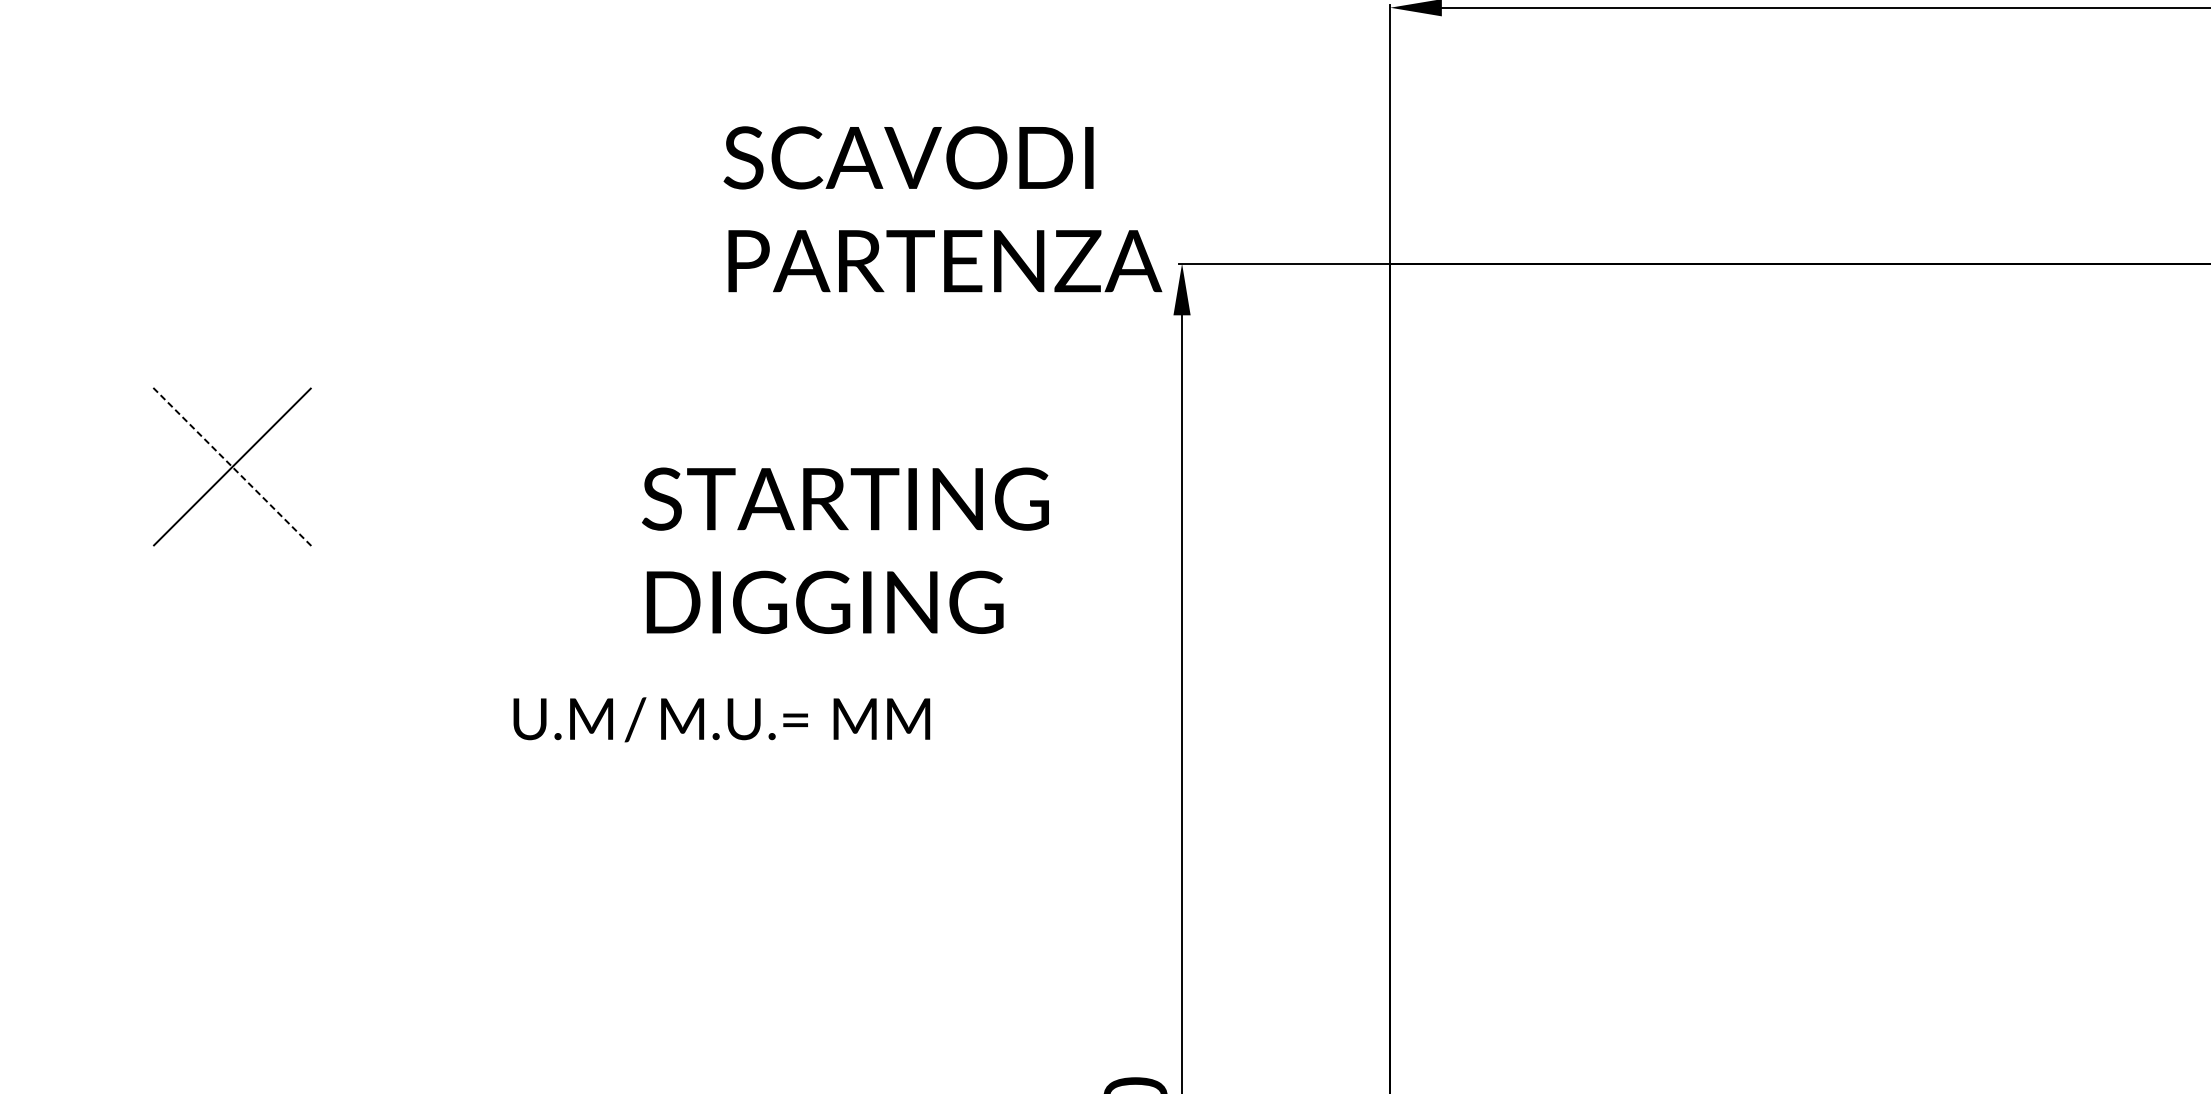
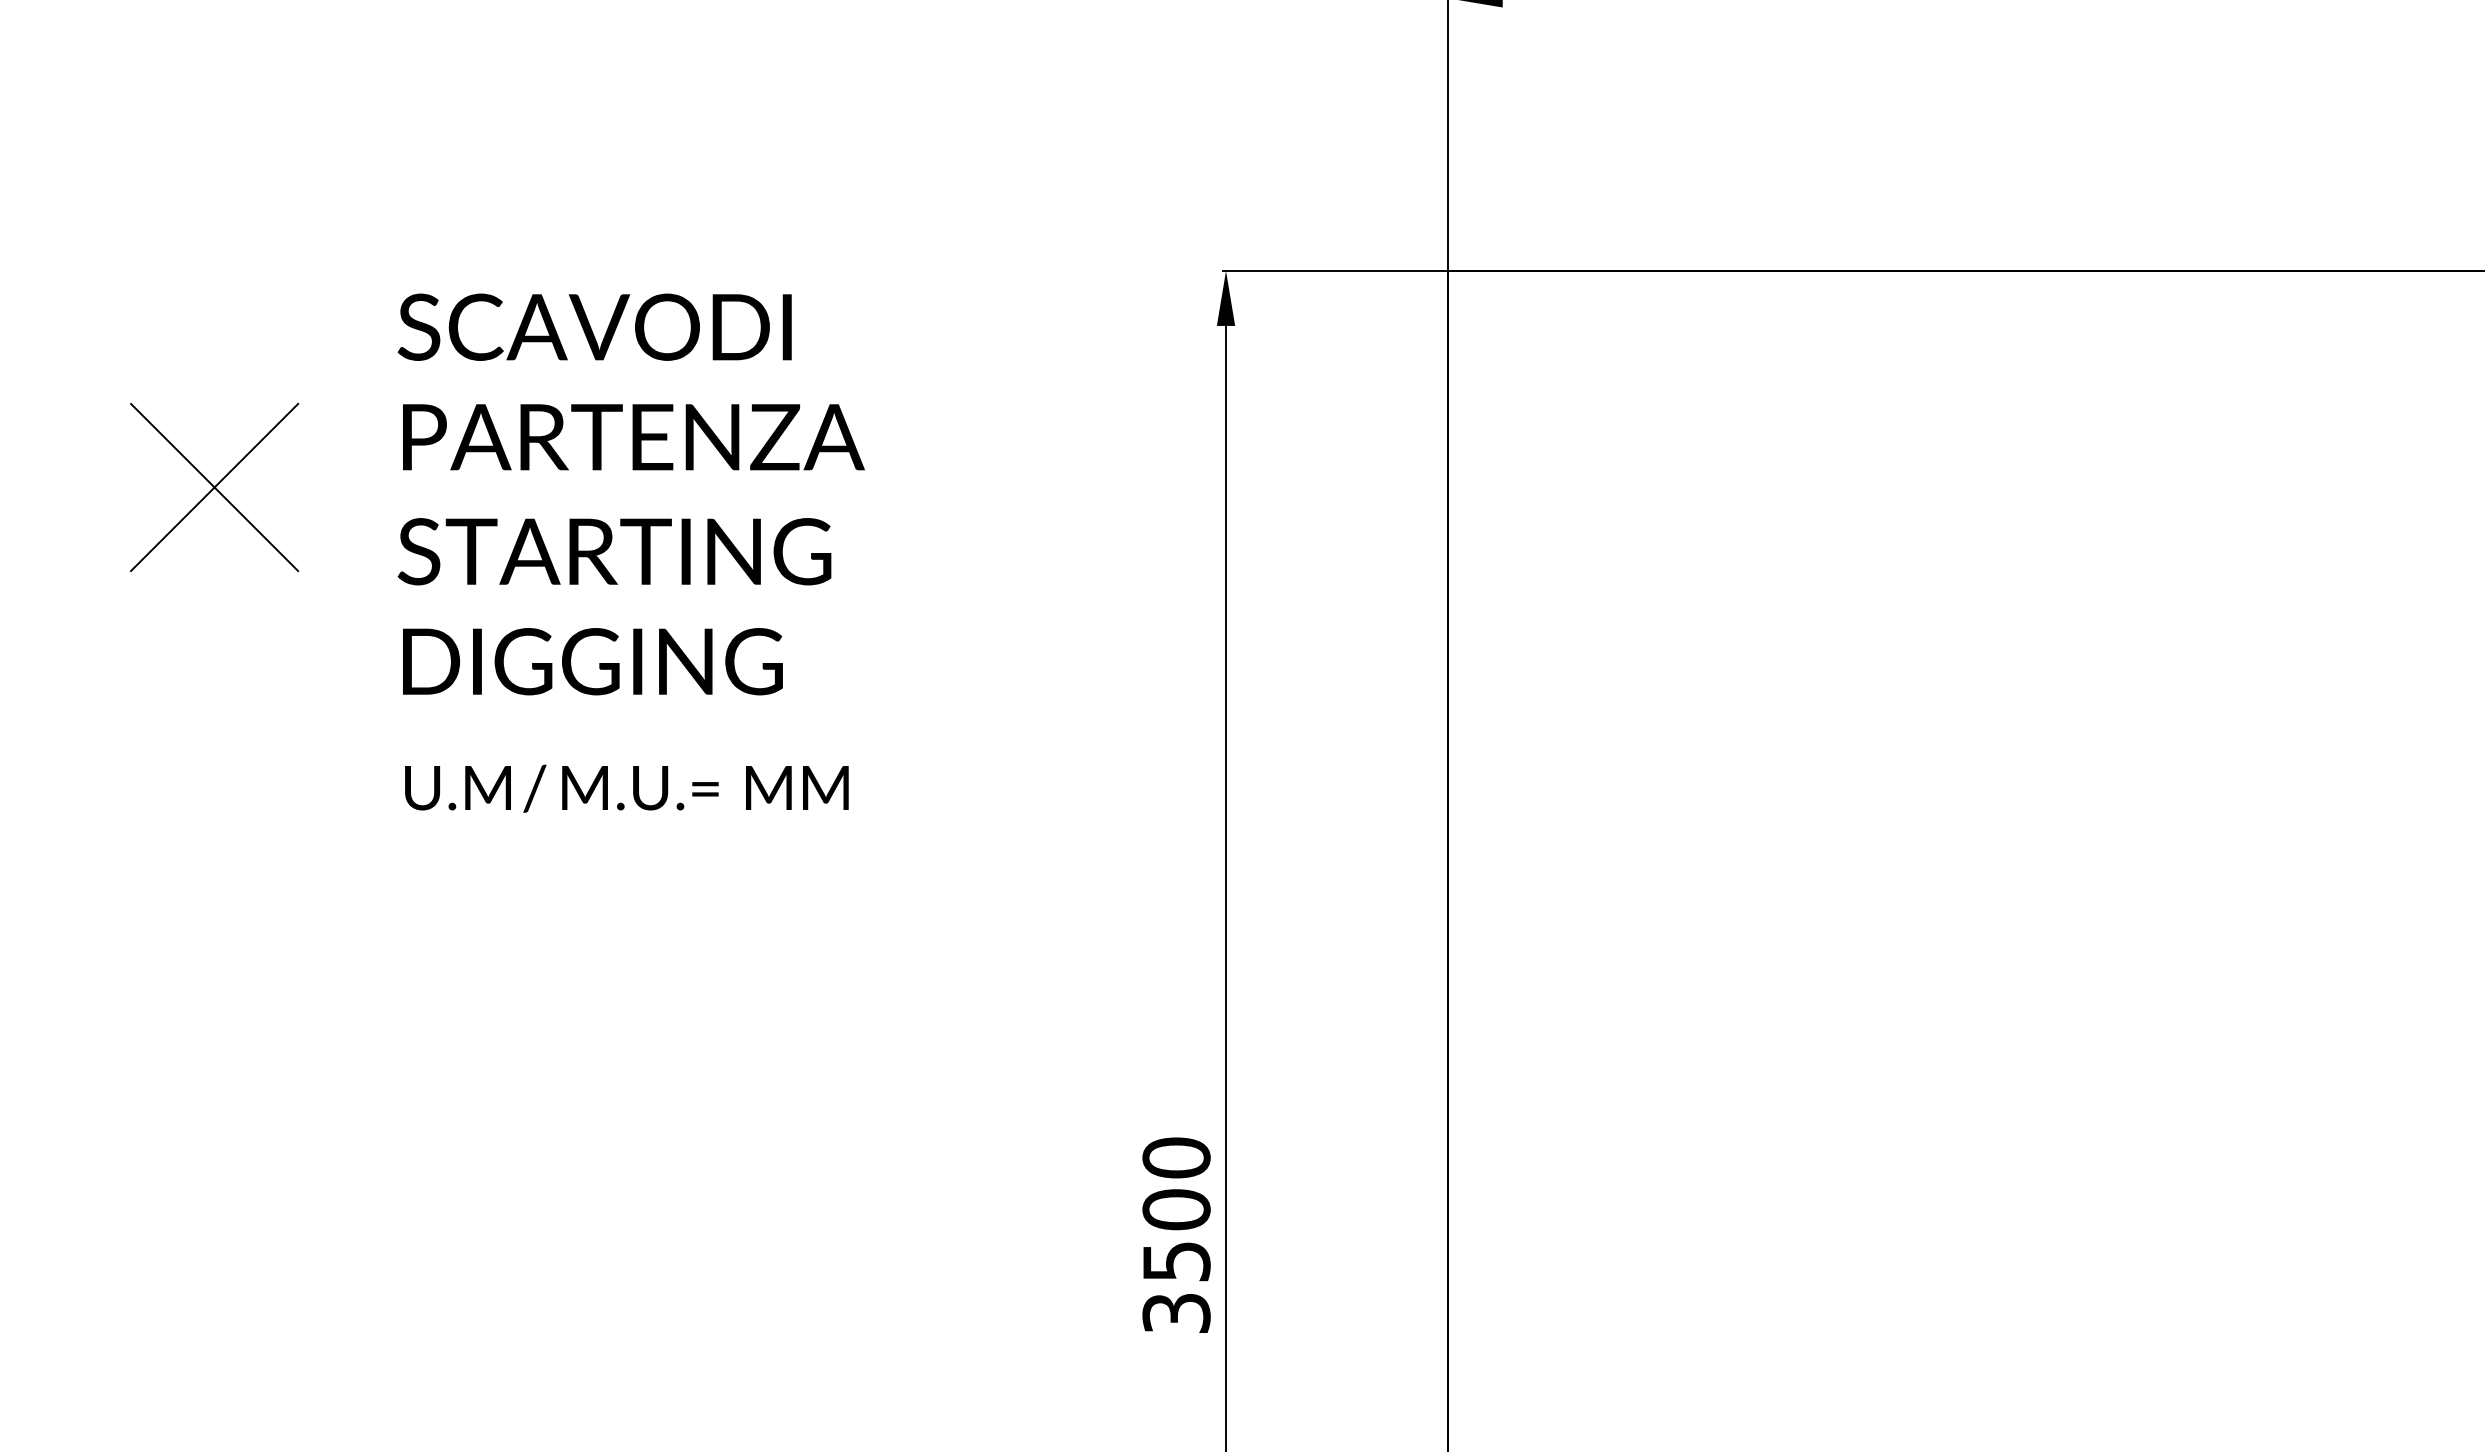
text: (942, 208) -> (630, 381), moved
line: (232, 467) -> (214, 487), dashed -> solid
text: (845, 550) -> (614, 606), moved
text: (721, 719) -> (626, 788), moved

